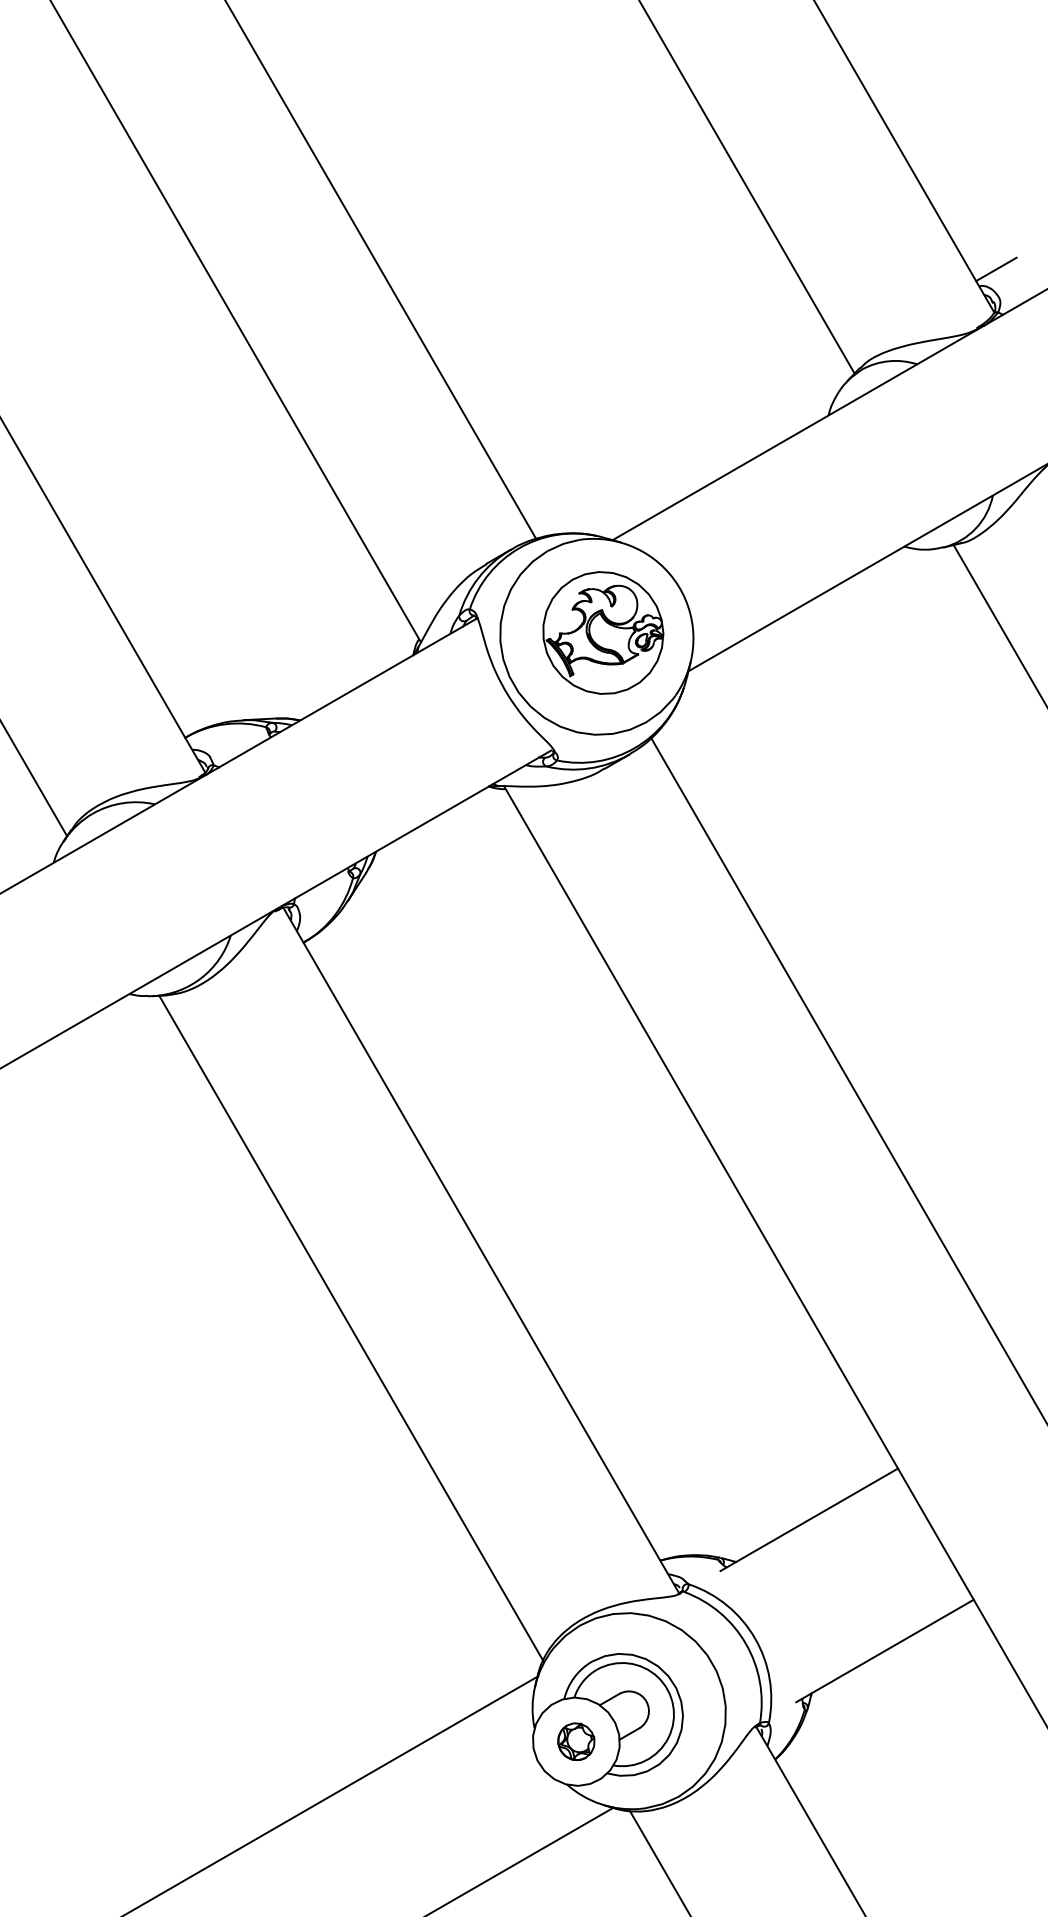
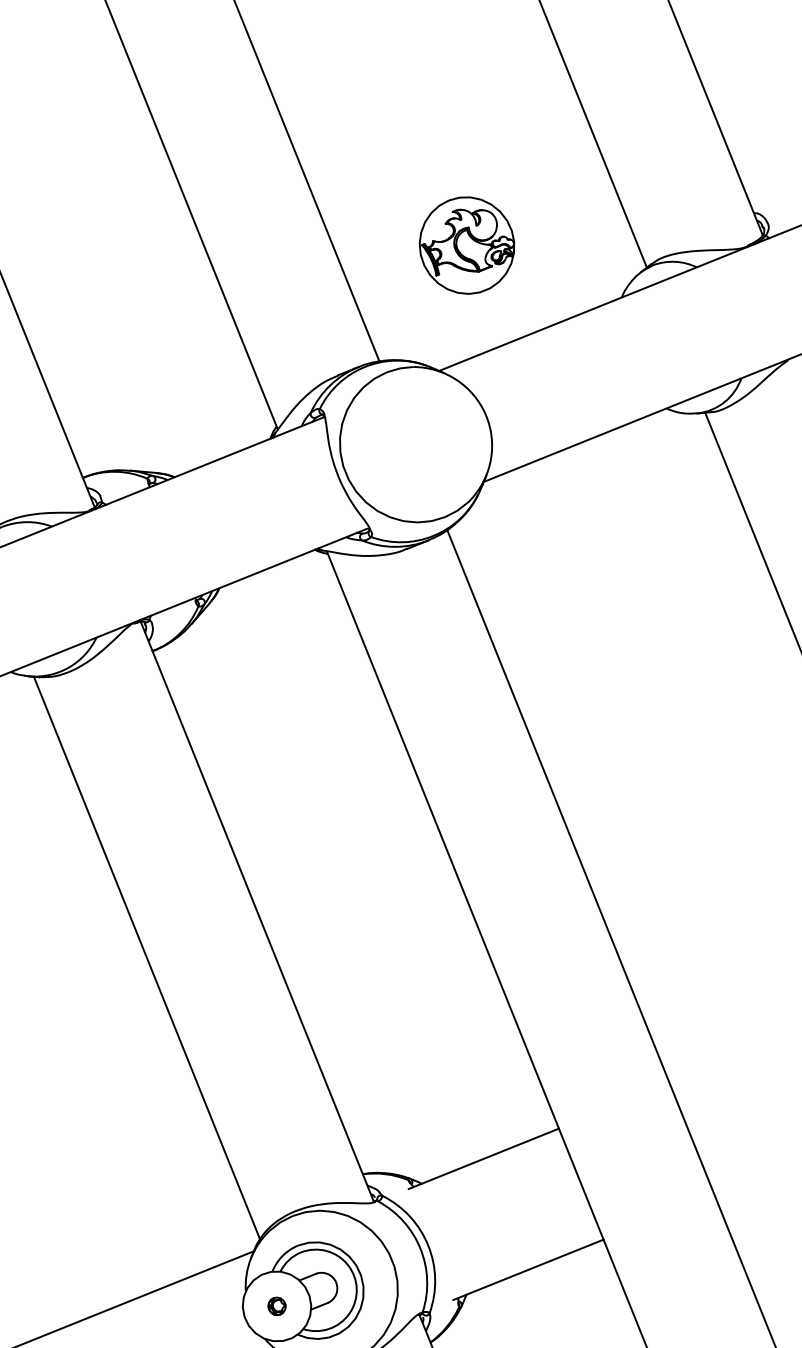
line: (996, 269) -> (769, 202), removed
part: (603, 632) -> (467, 245), moved
part: (576, 1741) -> (277, 1306), size x0.6

